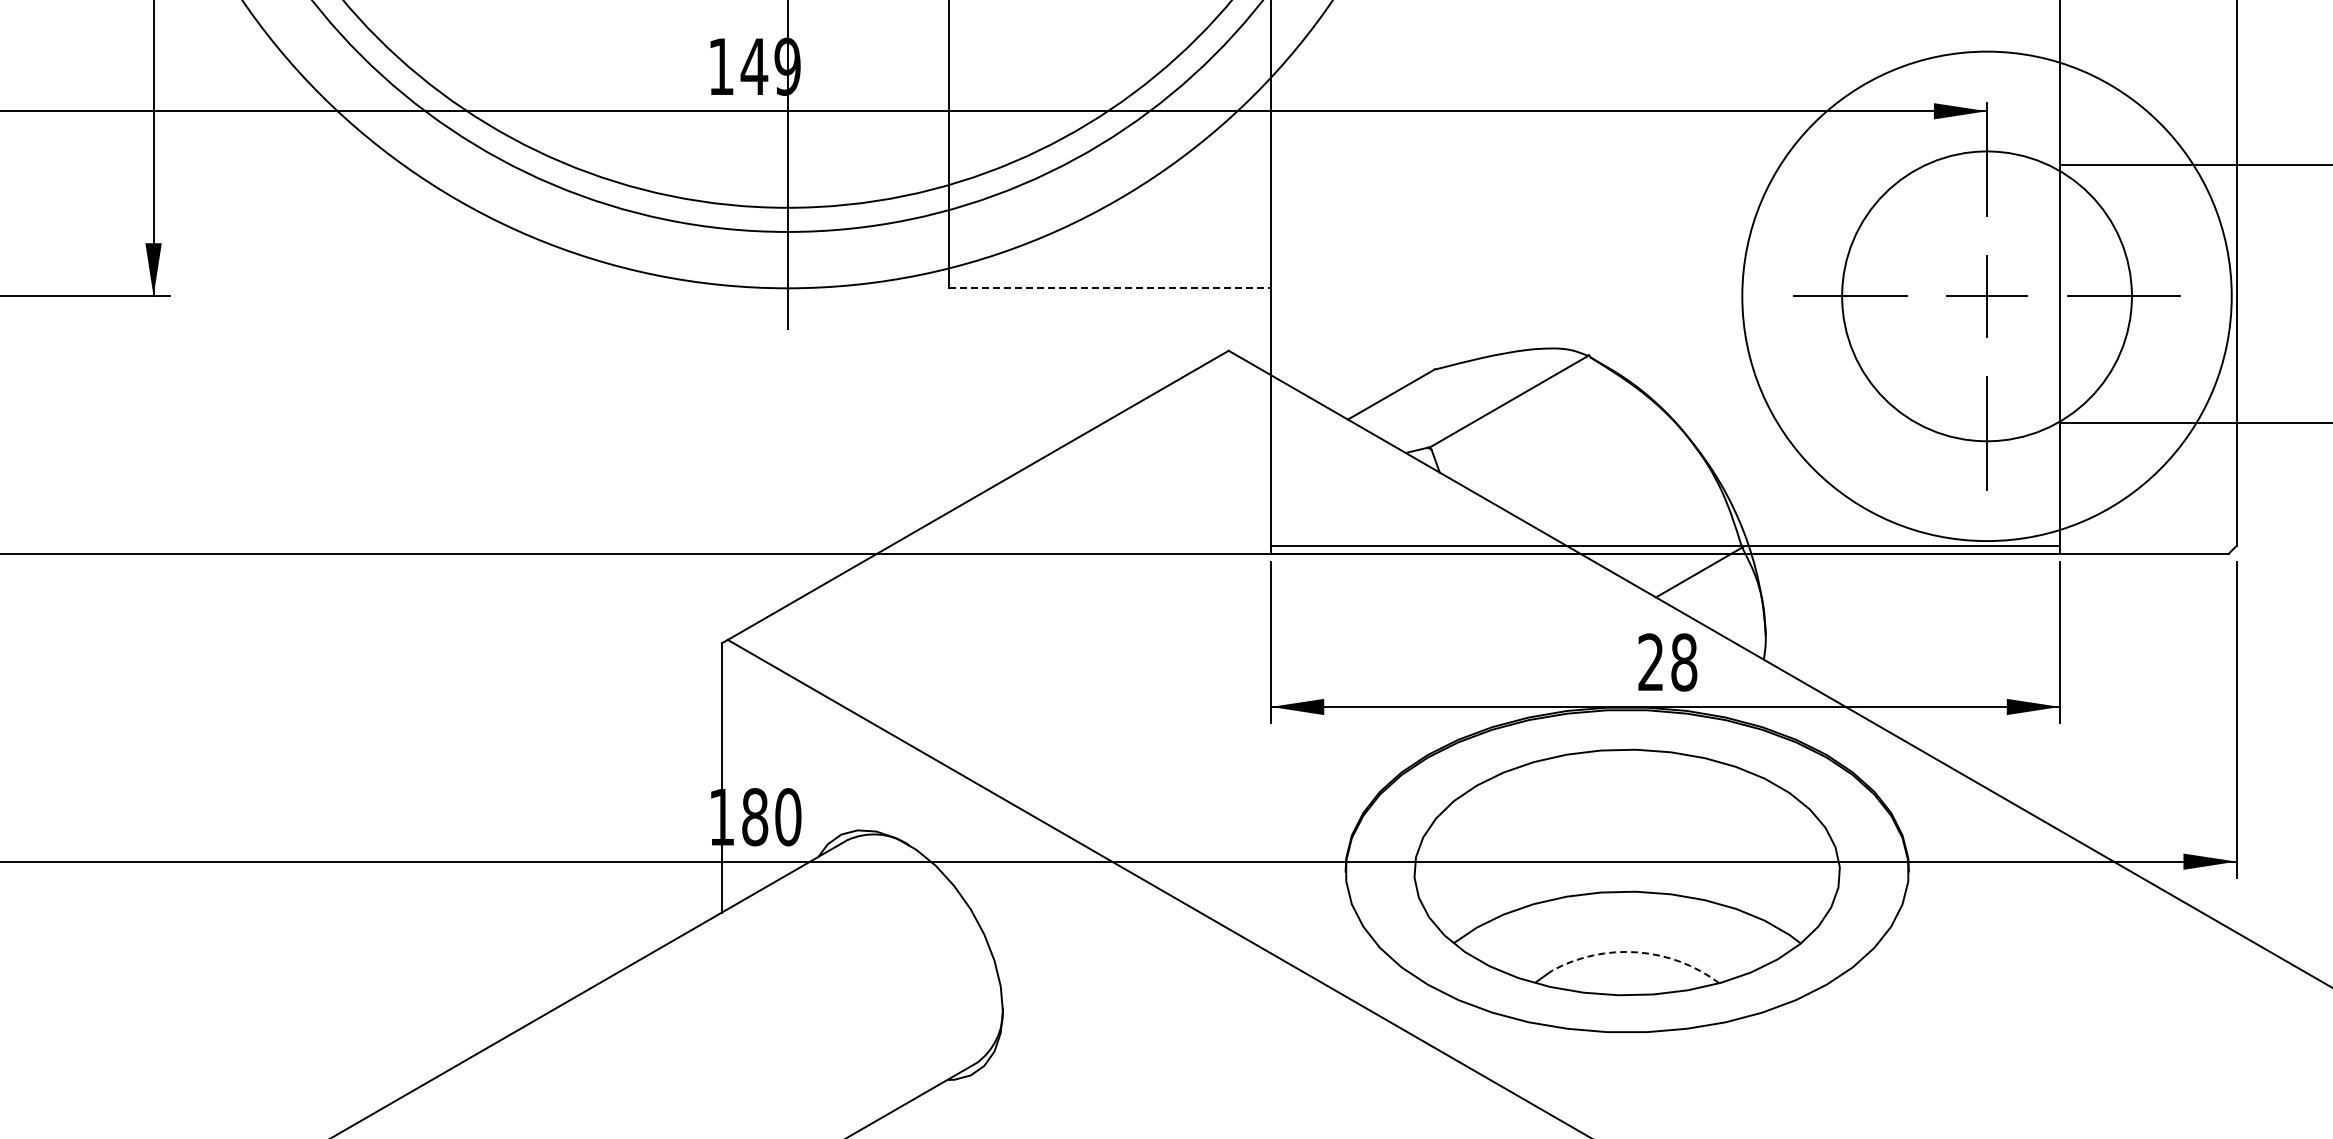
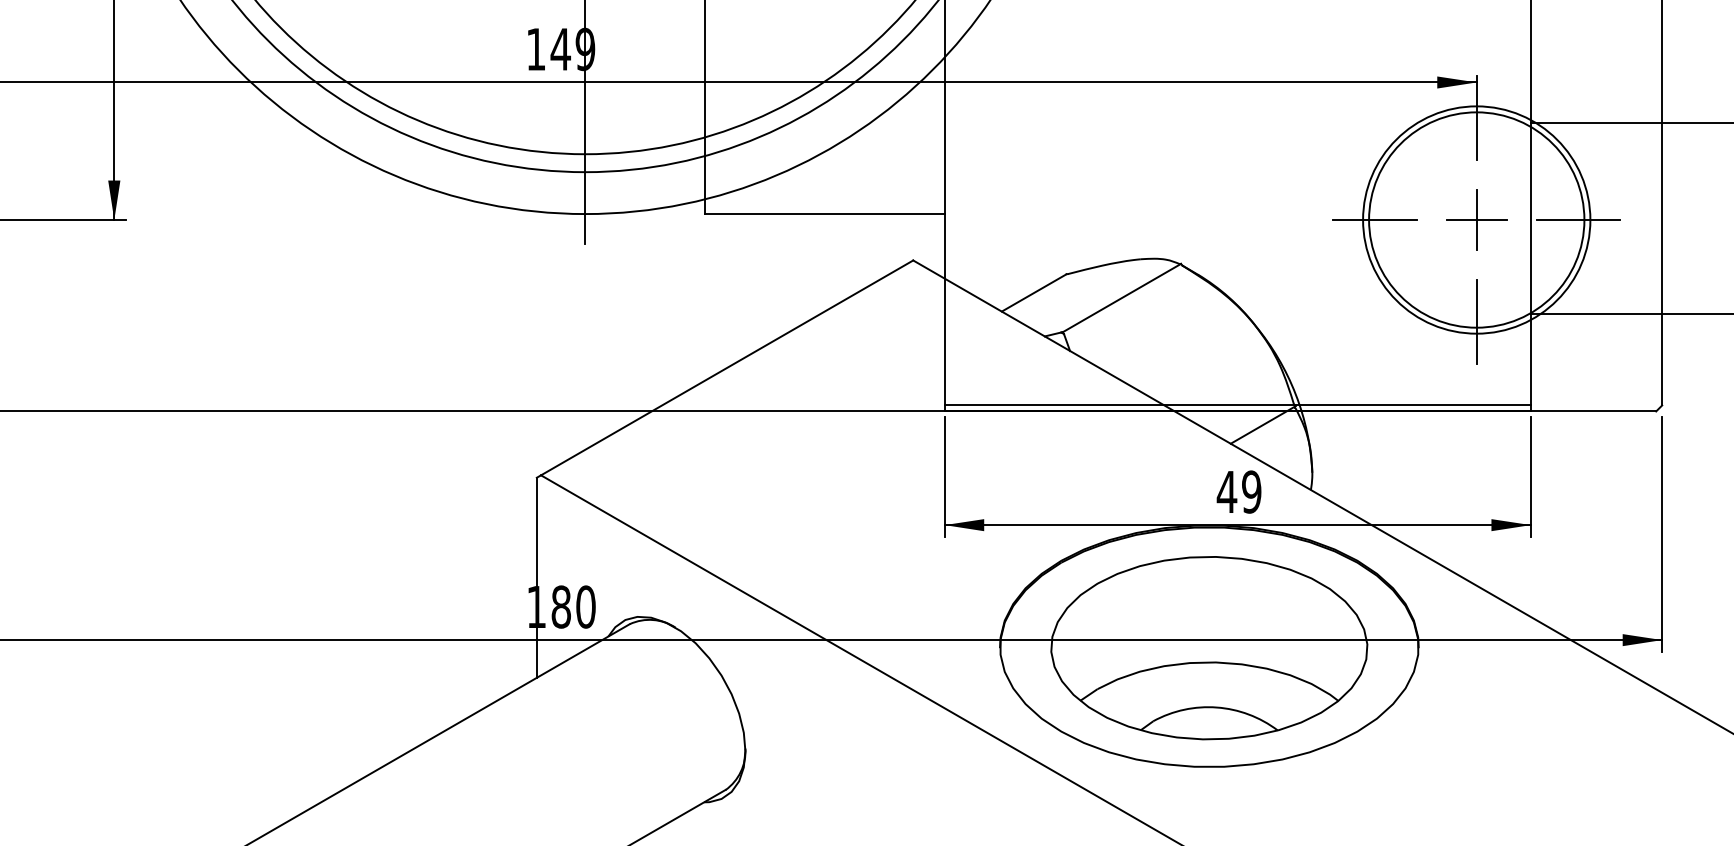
line: (1110, 288) -> (825, 214), dashed -> solid
circle: (1986, 296) -> (1476, 220), size x0.62
text: (1667, 662) -> (1239, 492), 28 -> 49
arc: (1637, 952) -> (1217, 707), dashed -> solid

